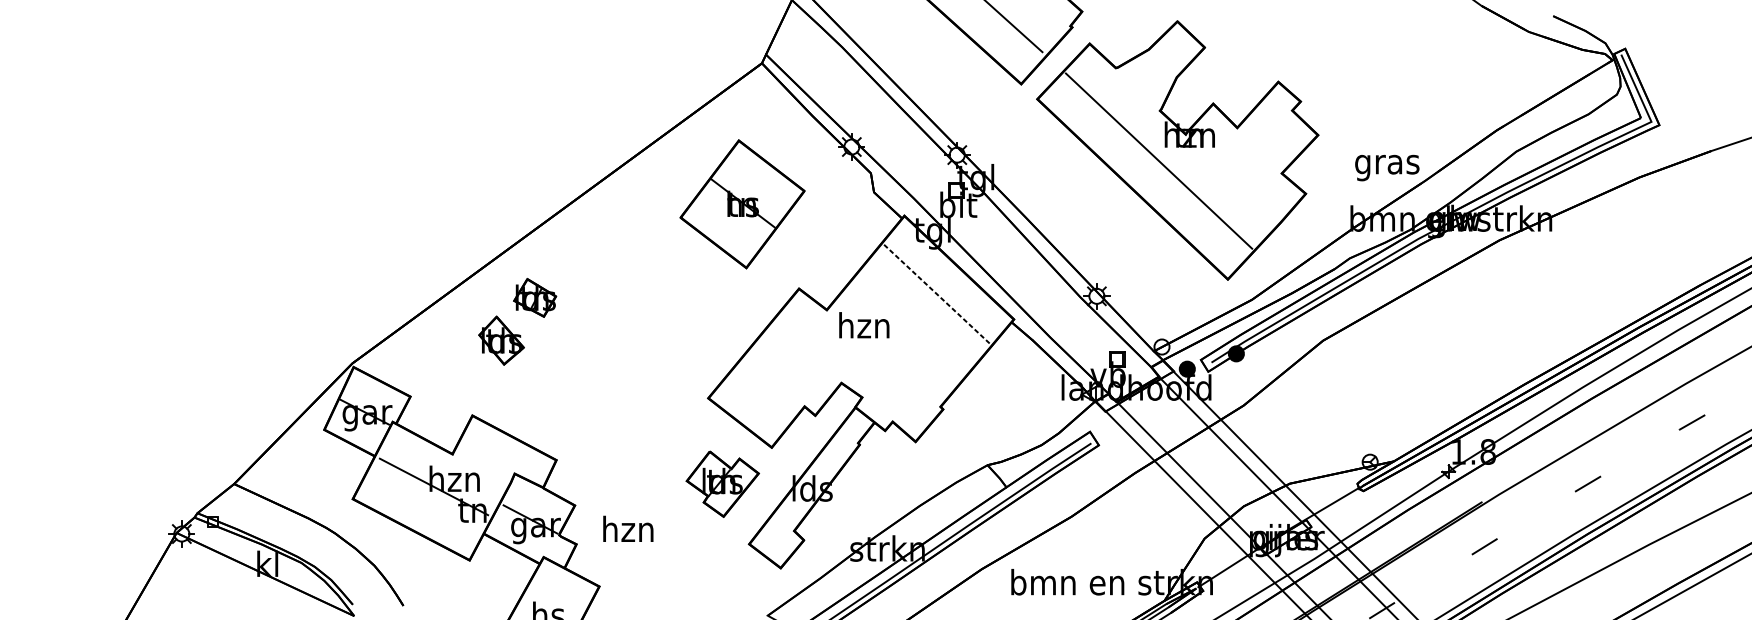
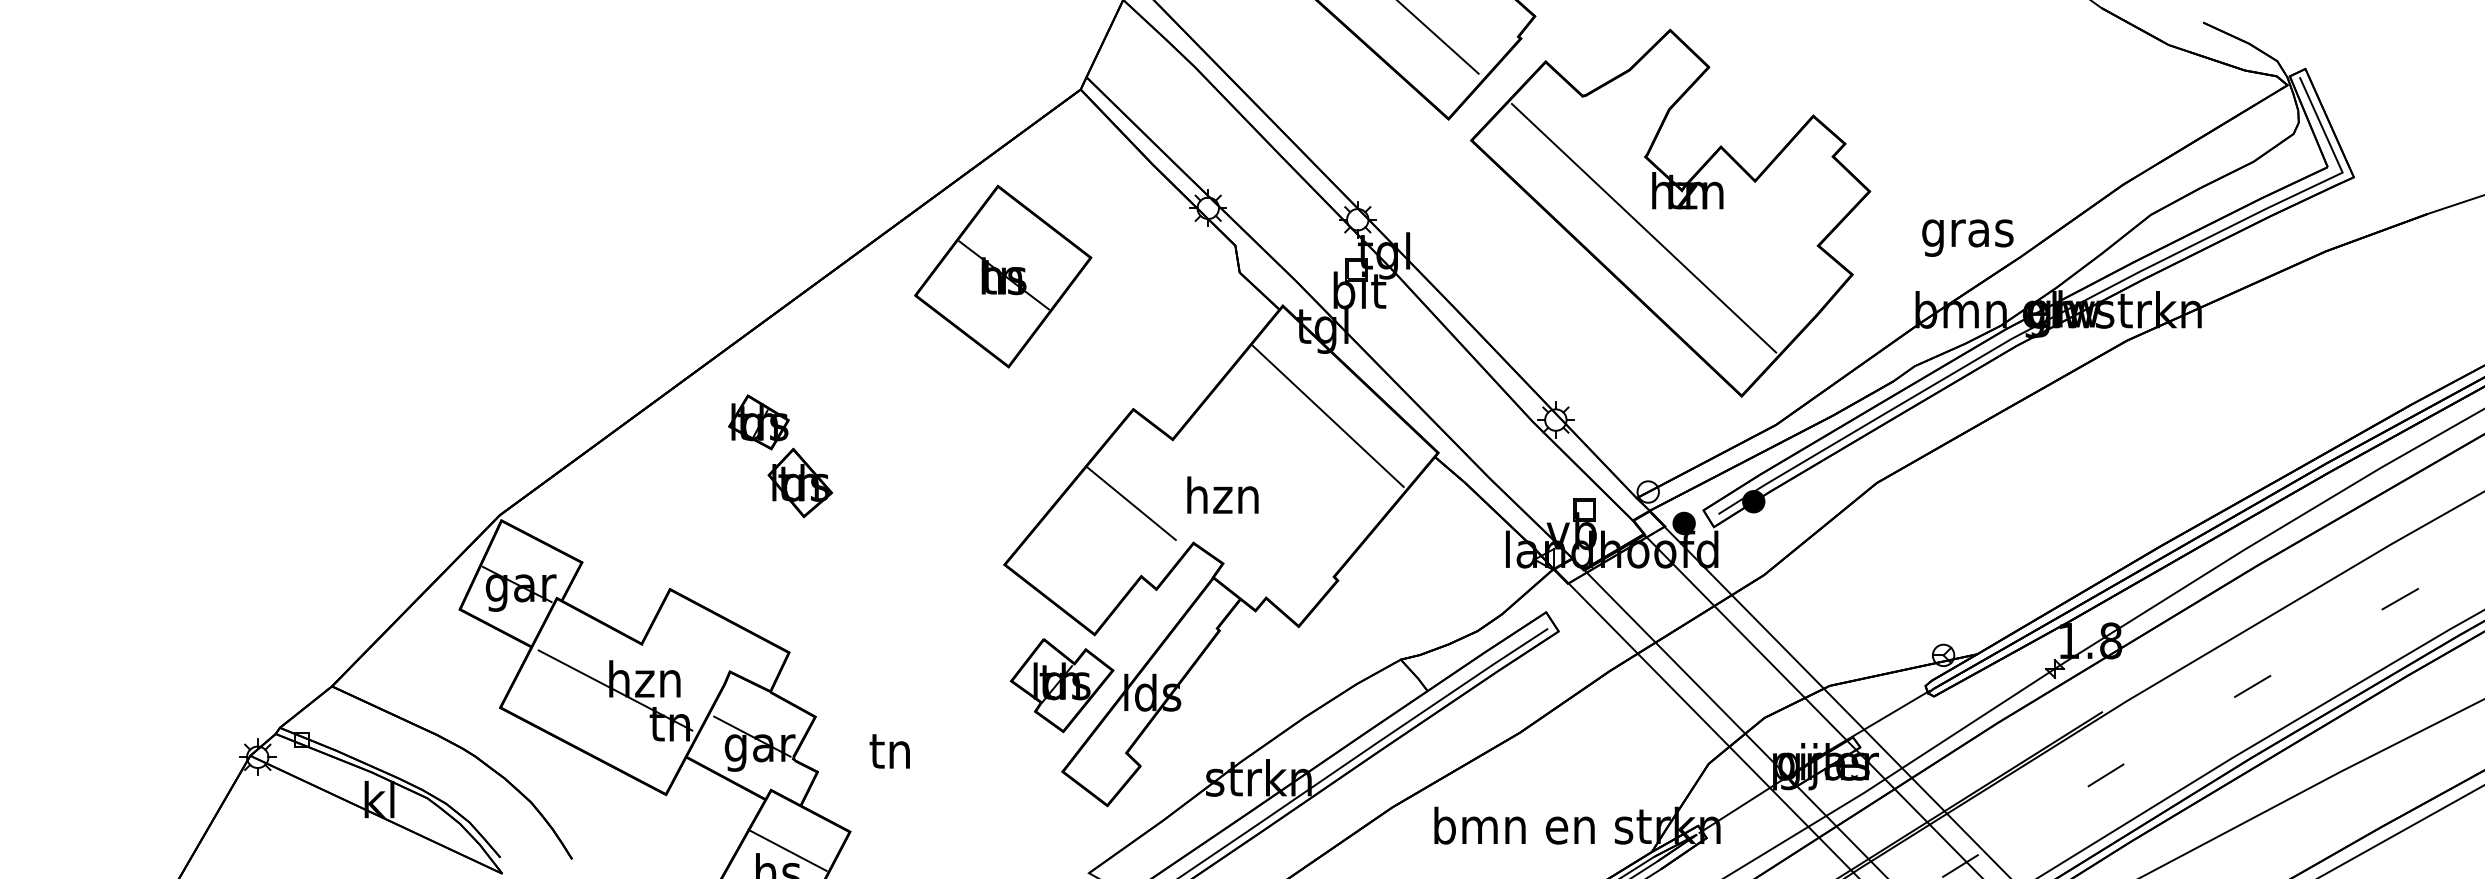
part: (742, 204) -> (1003, 276), moved
line: (935, 293) -> (1327, 416), dashed -> solid
text: (864, 324) -> (1222, 494), moved
part: (500, 340) -> (799, 482), moved
line: (797, 355) -> (1131, 503), added
part: (722, 484) -> (1061, 685), moved
text: (627, 528) -> (890, 749), hzn -> tn
line: (555, 599) -> (787, 849), added

